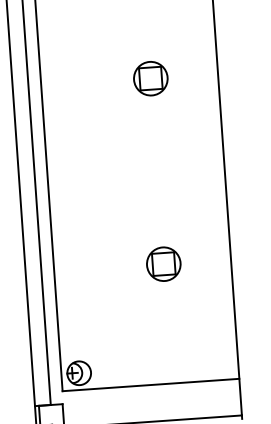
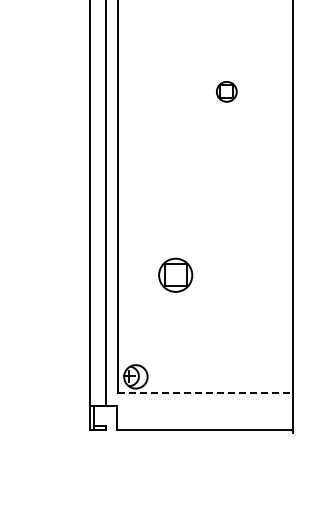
part: (150, 78) -> (226, 91), size x0.6
part: (163, 263) -> (175, 274), moved
line: (151, 385) -> (206, 393), solid -> dashed

